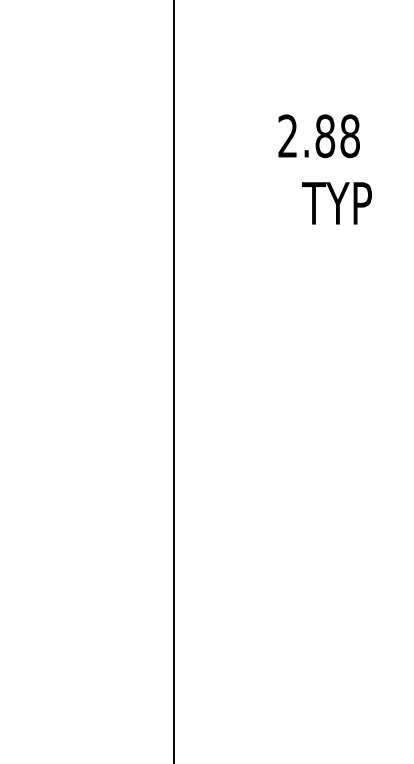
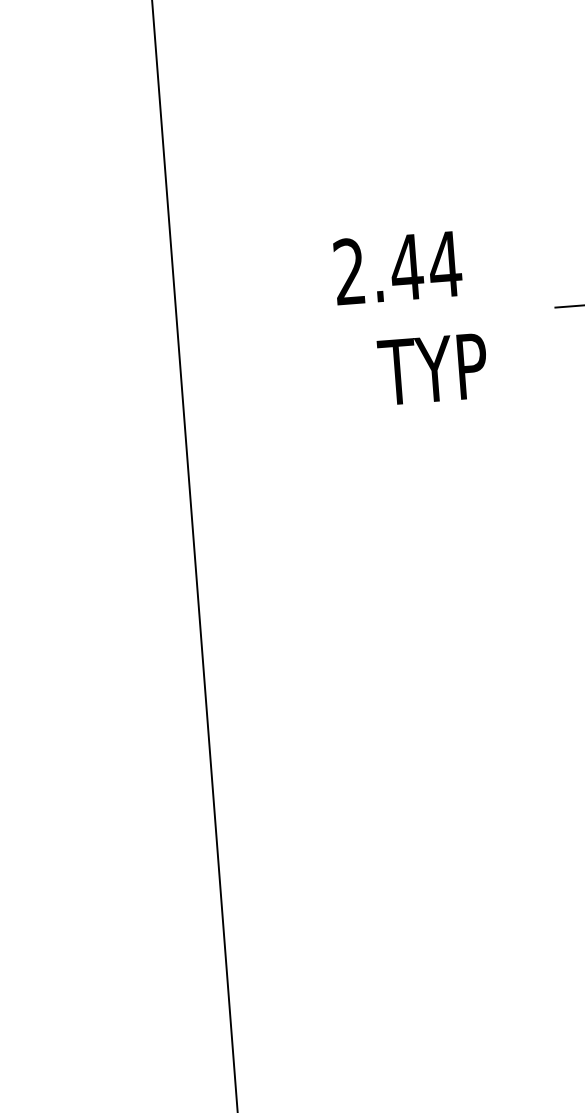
text: (337, 136) -> (425, 266), 2.88 -> 2.44

